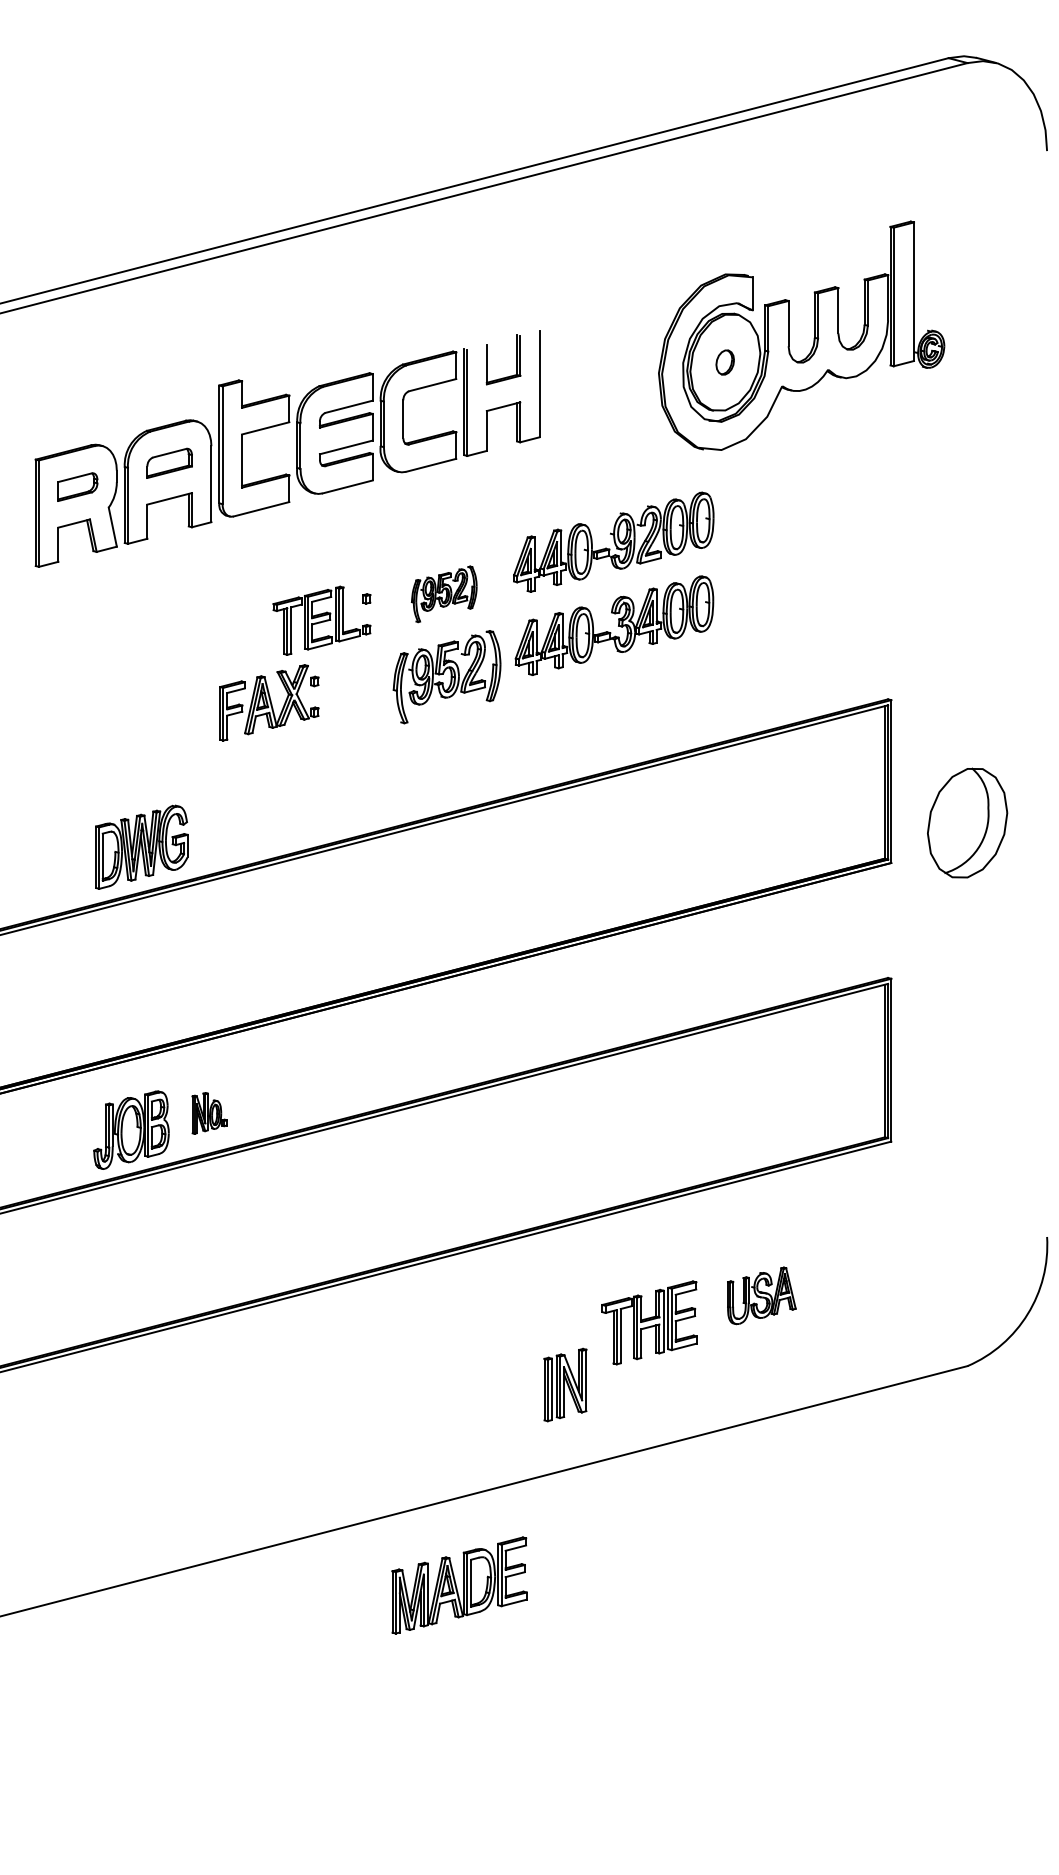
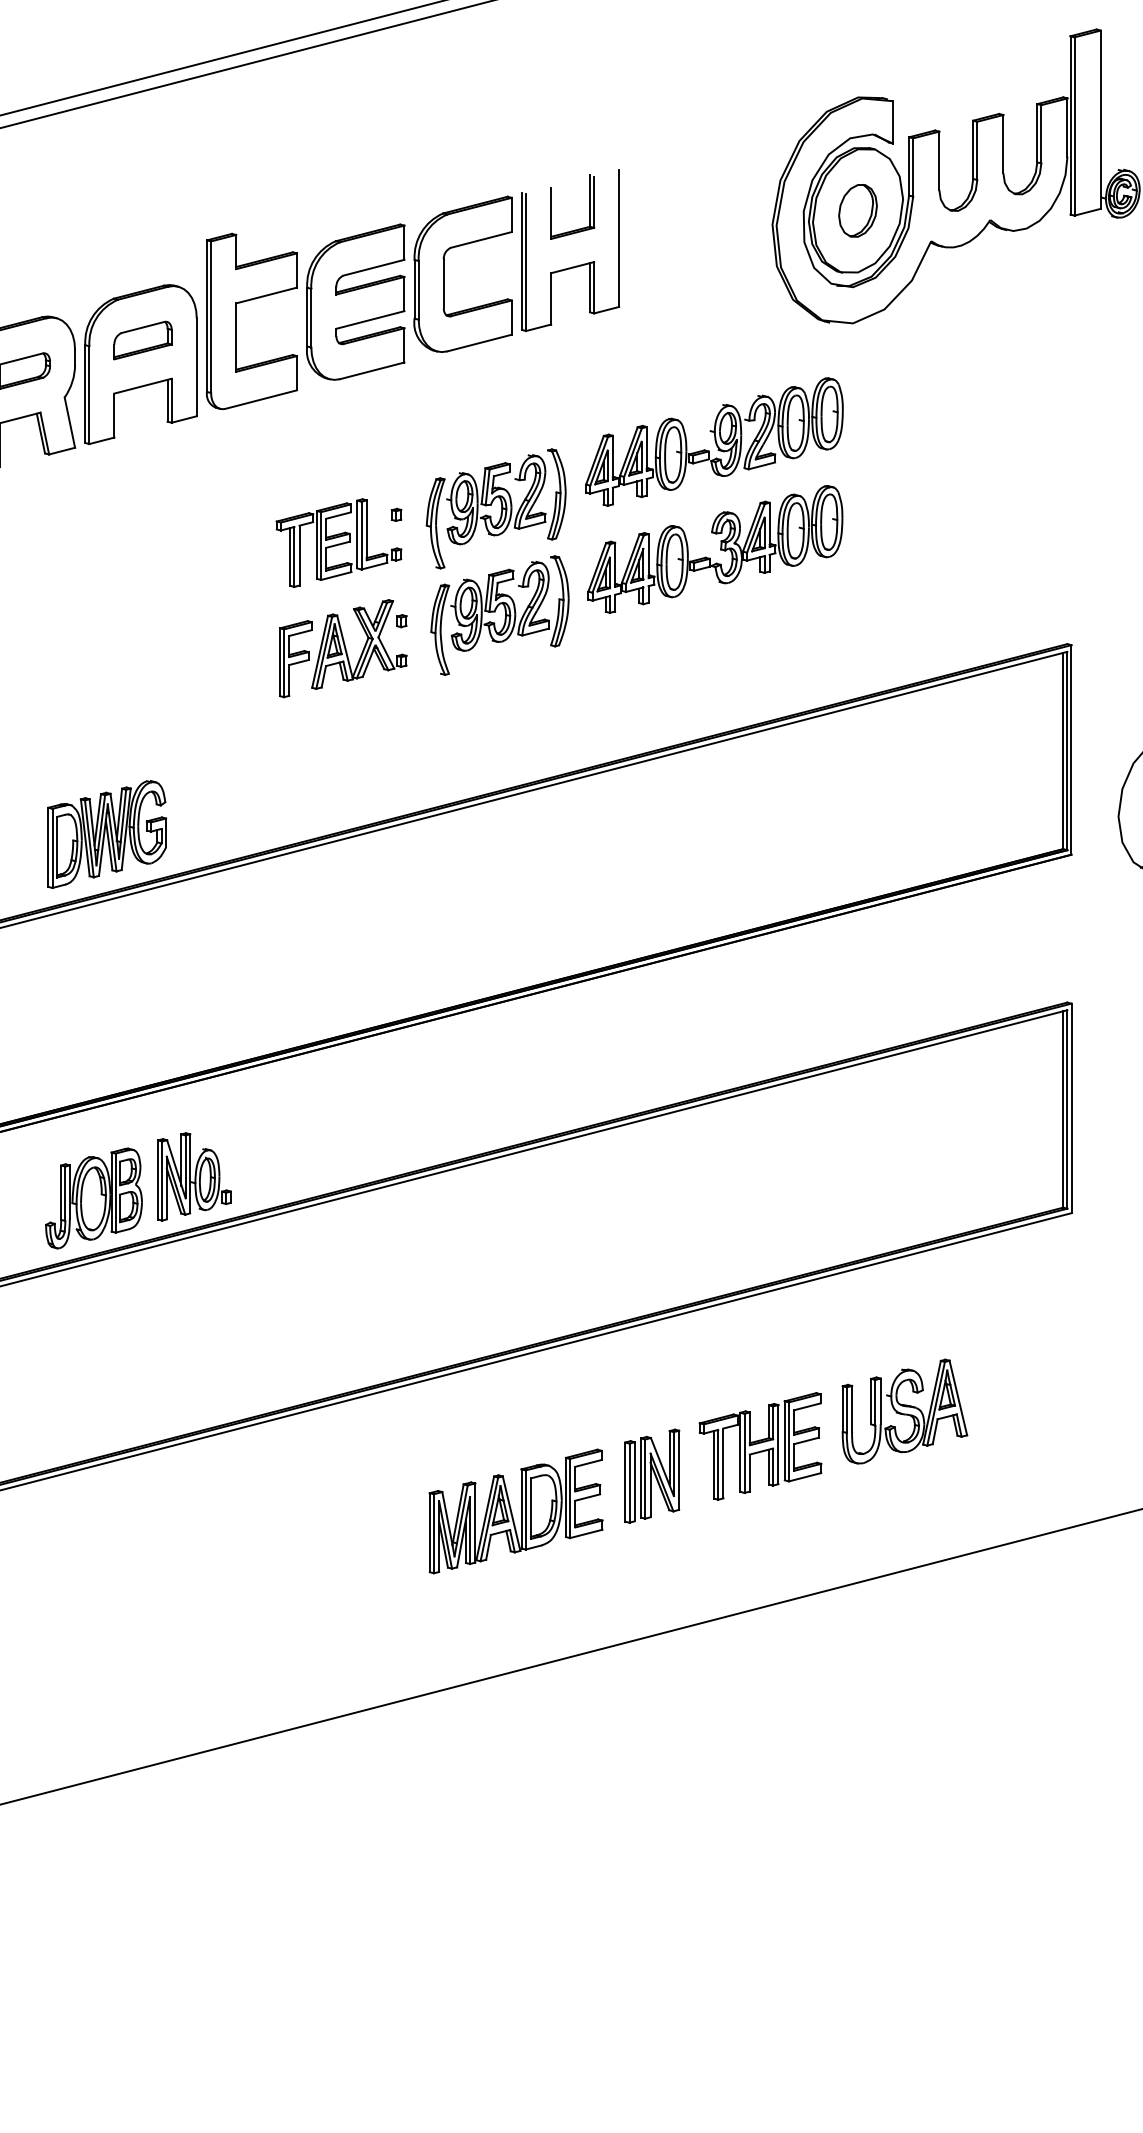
part: (724, 362) -> (856, 210), size x1.67
part: (444, 594) -> (496, 509), size x1.67
part: (269, 702) -> (343, 648), moved
part: (209, 1113) -> (194, 1176), size x1.67
part: (761, 1295) -> (904, 1411), size x1.43
part: (565, 1384) -> (652, 1475), moved
part: (459, 1585) -> (515, 1511), moved

